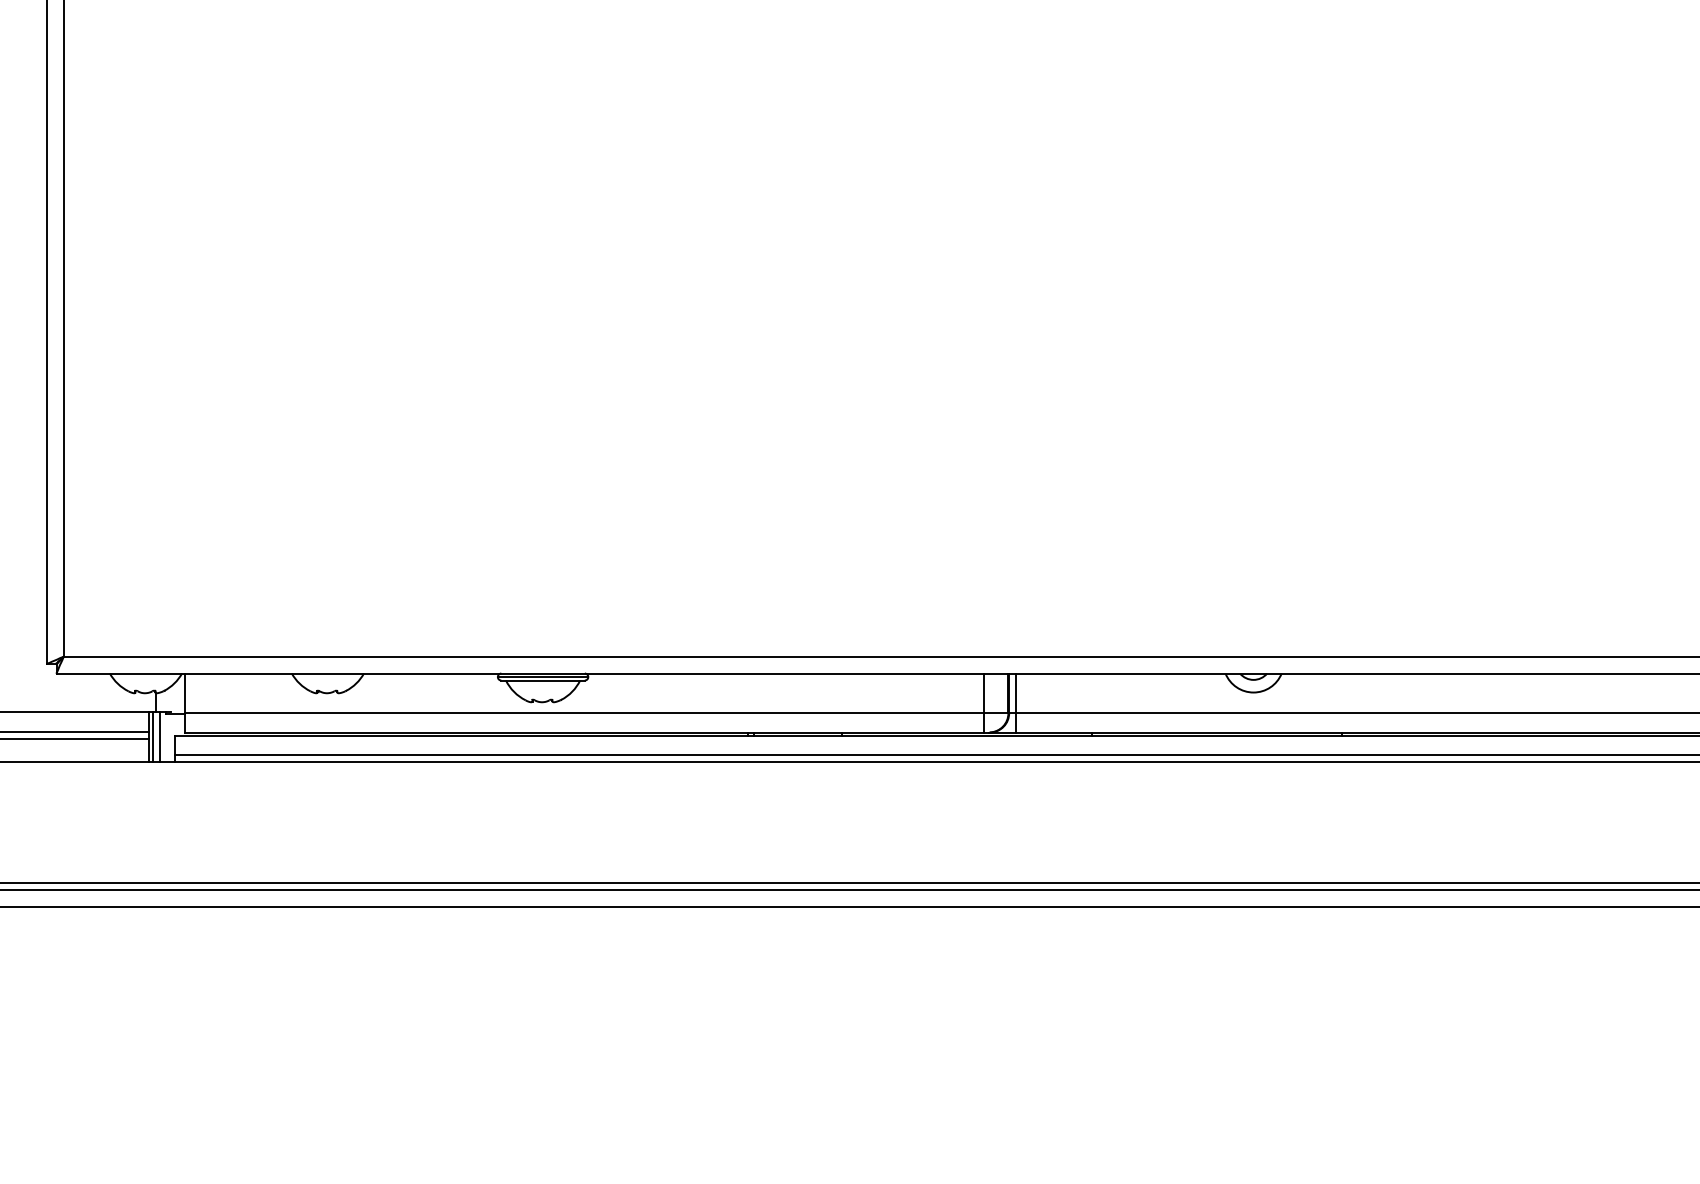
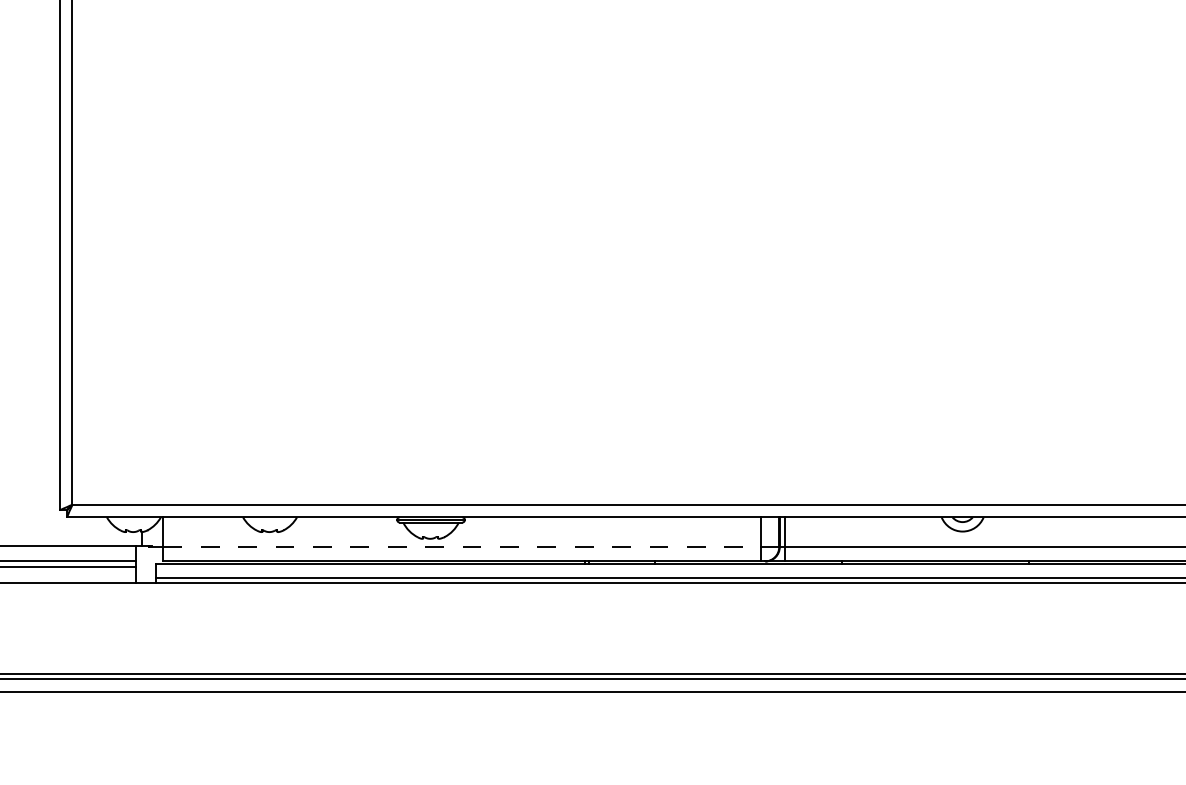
line: (585, 713) -> (462, 547), solid -> dashed
line: (152, 736) -> (138, 564), removed
line: (159, 736) -> (144, 564), removed

